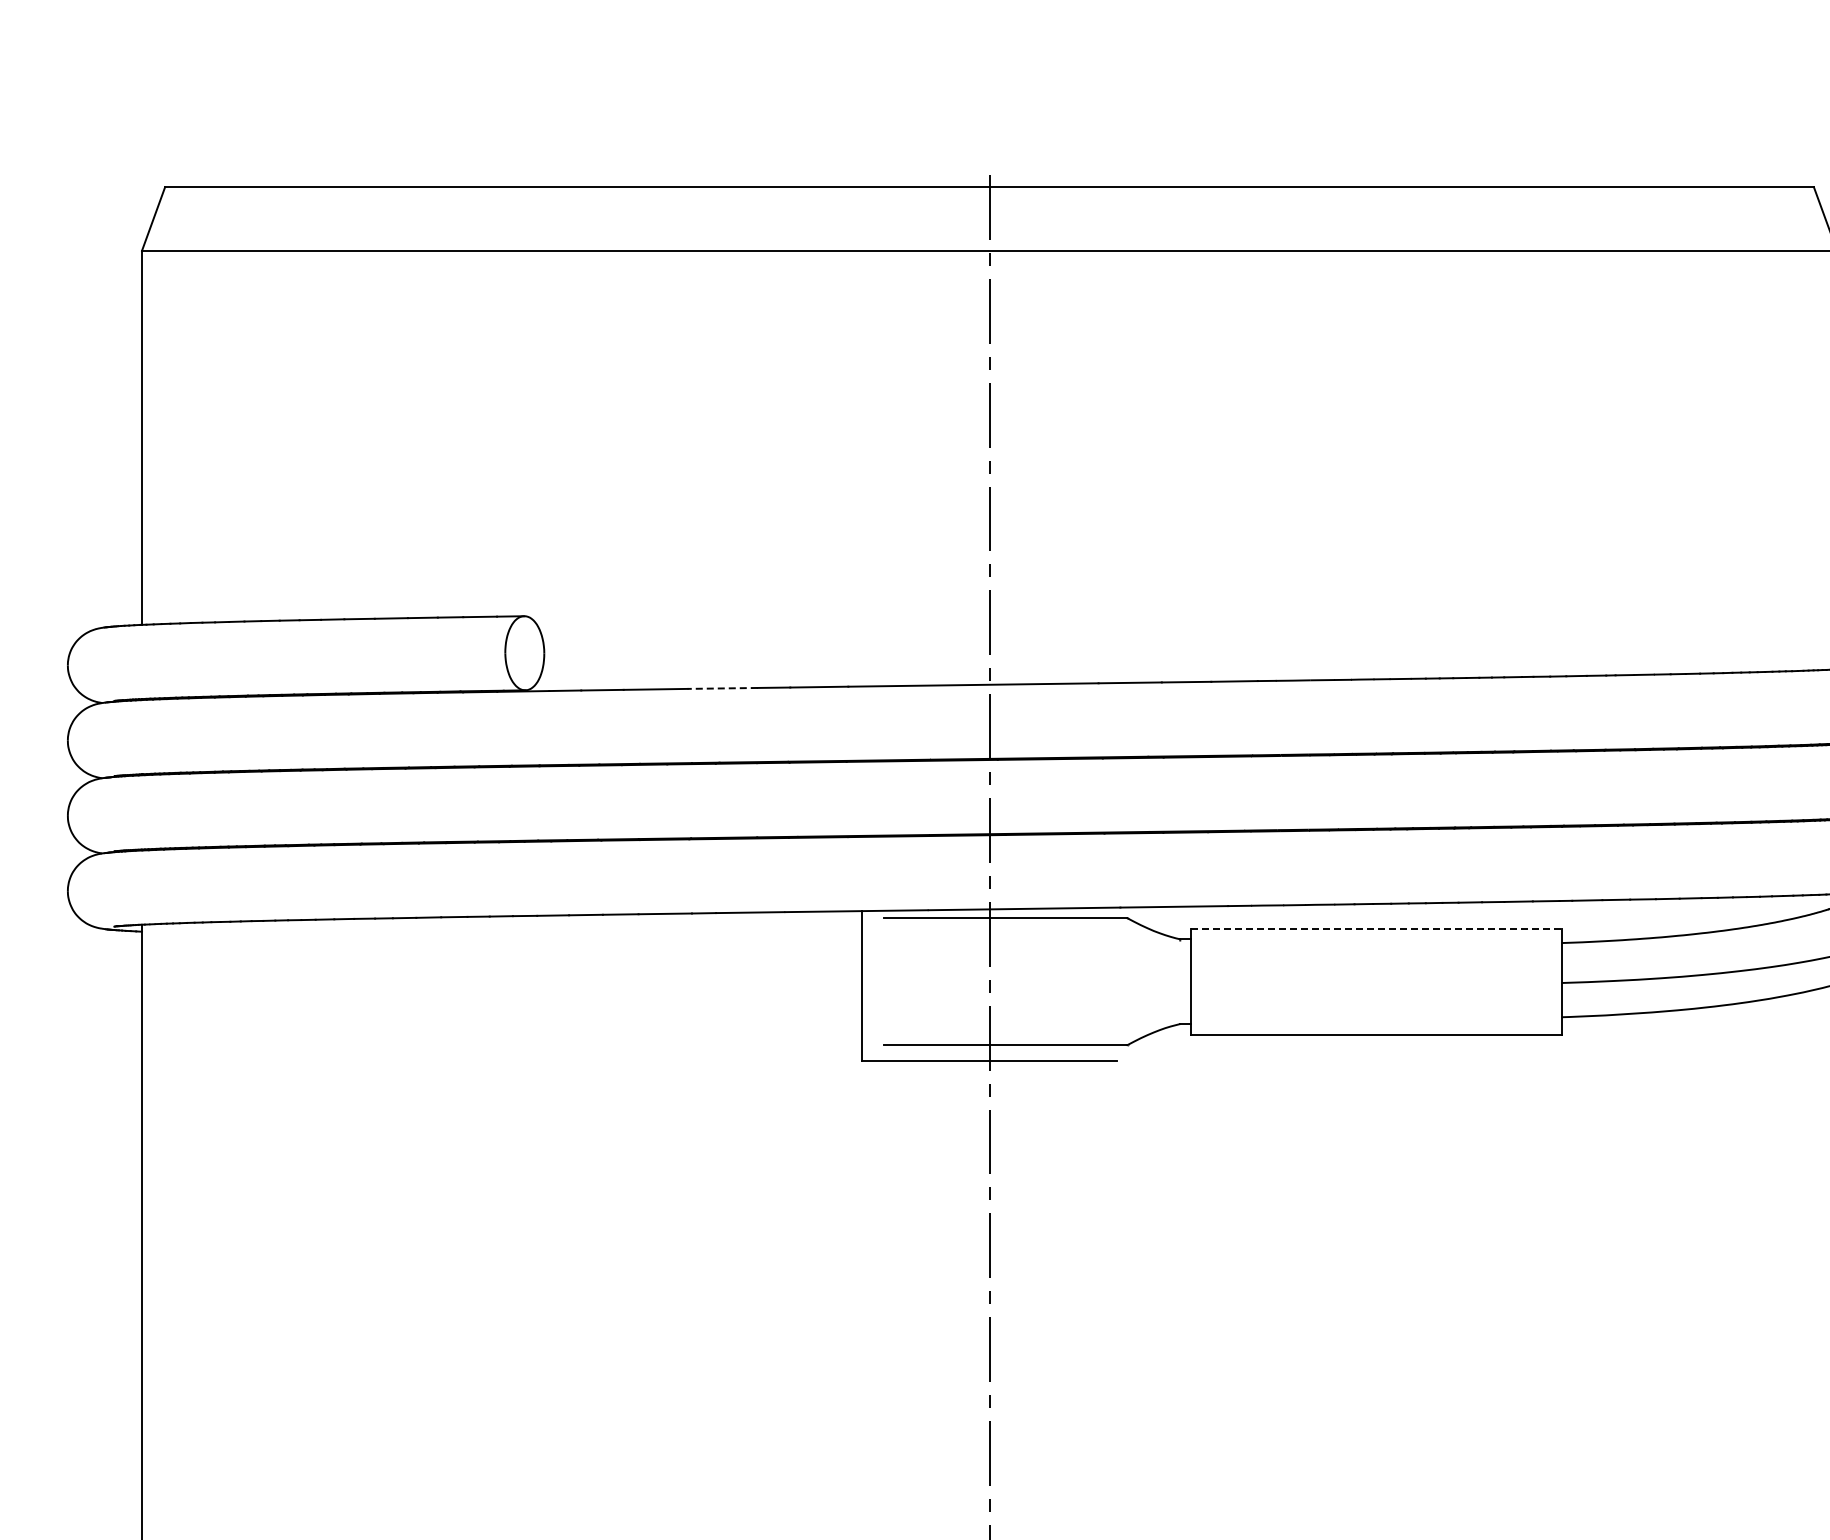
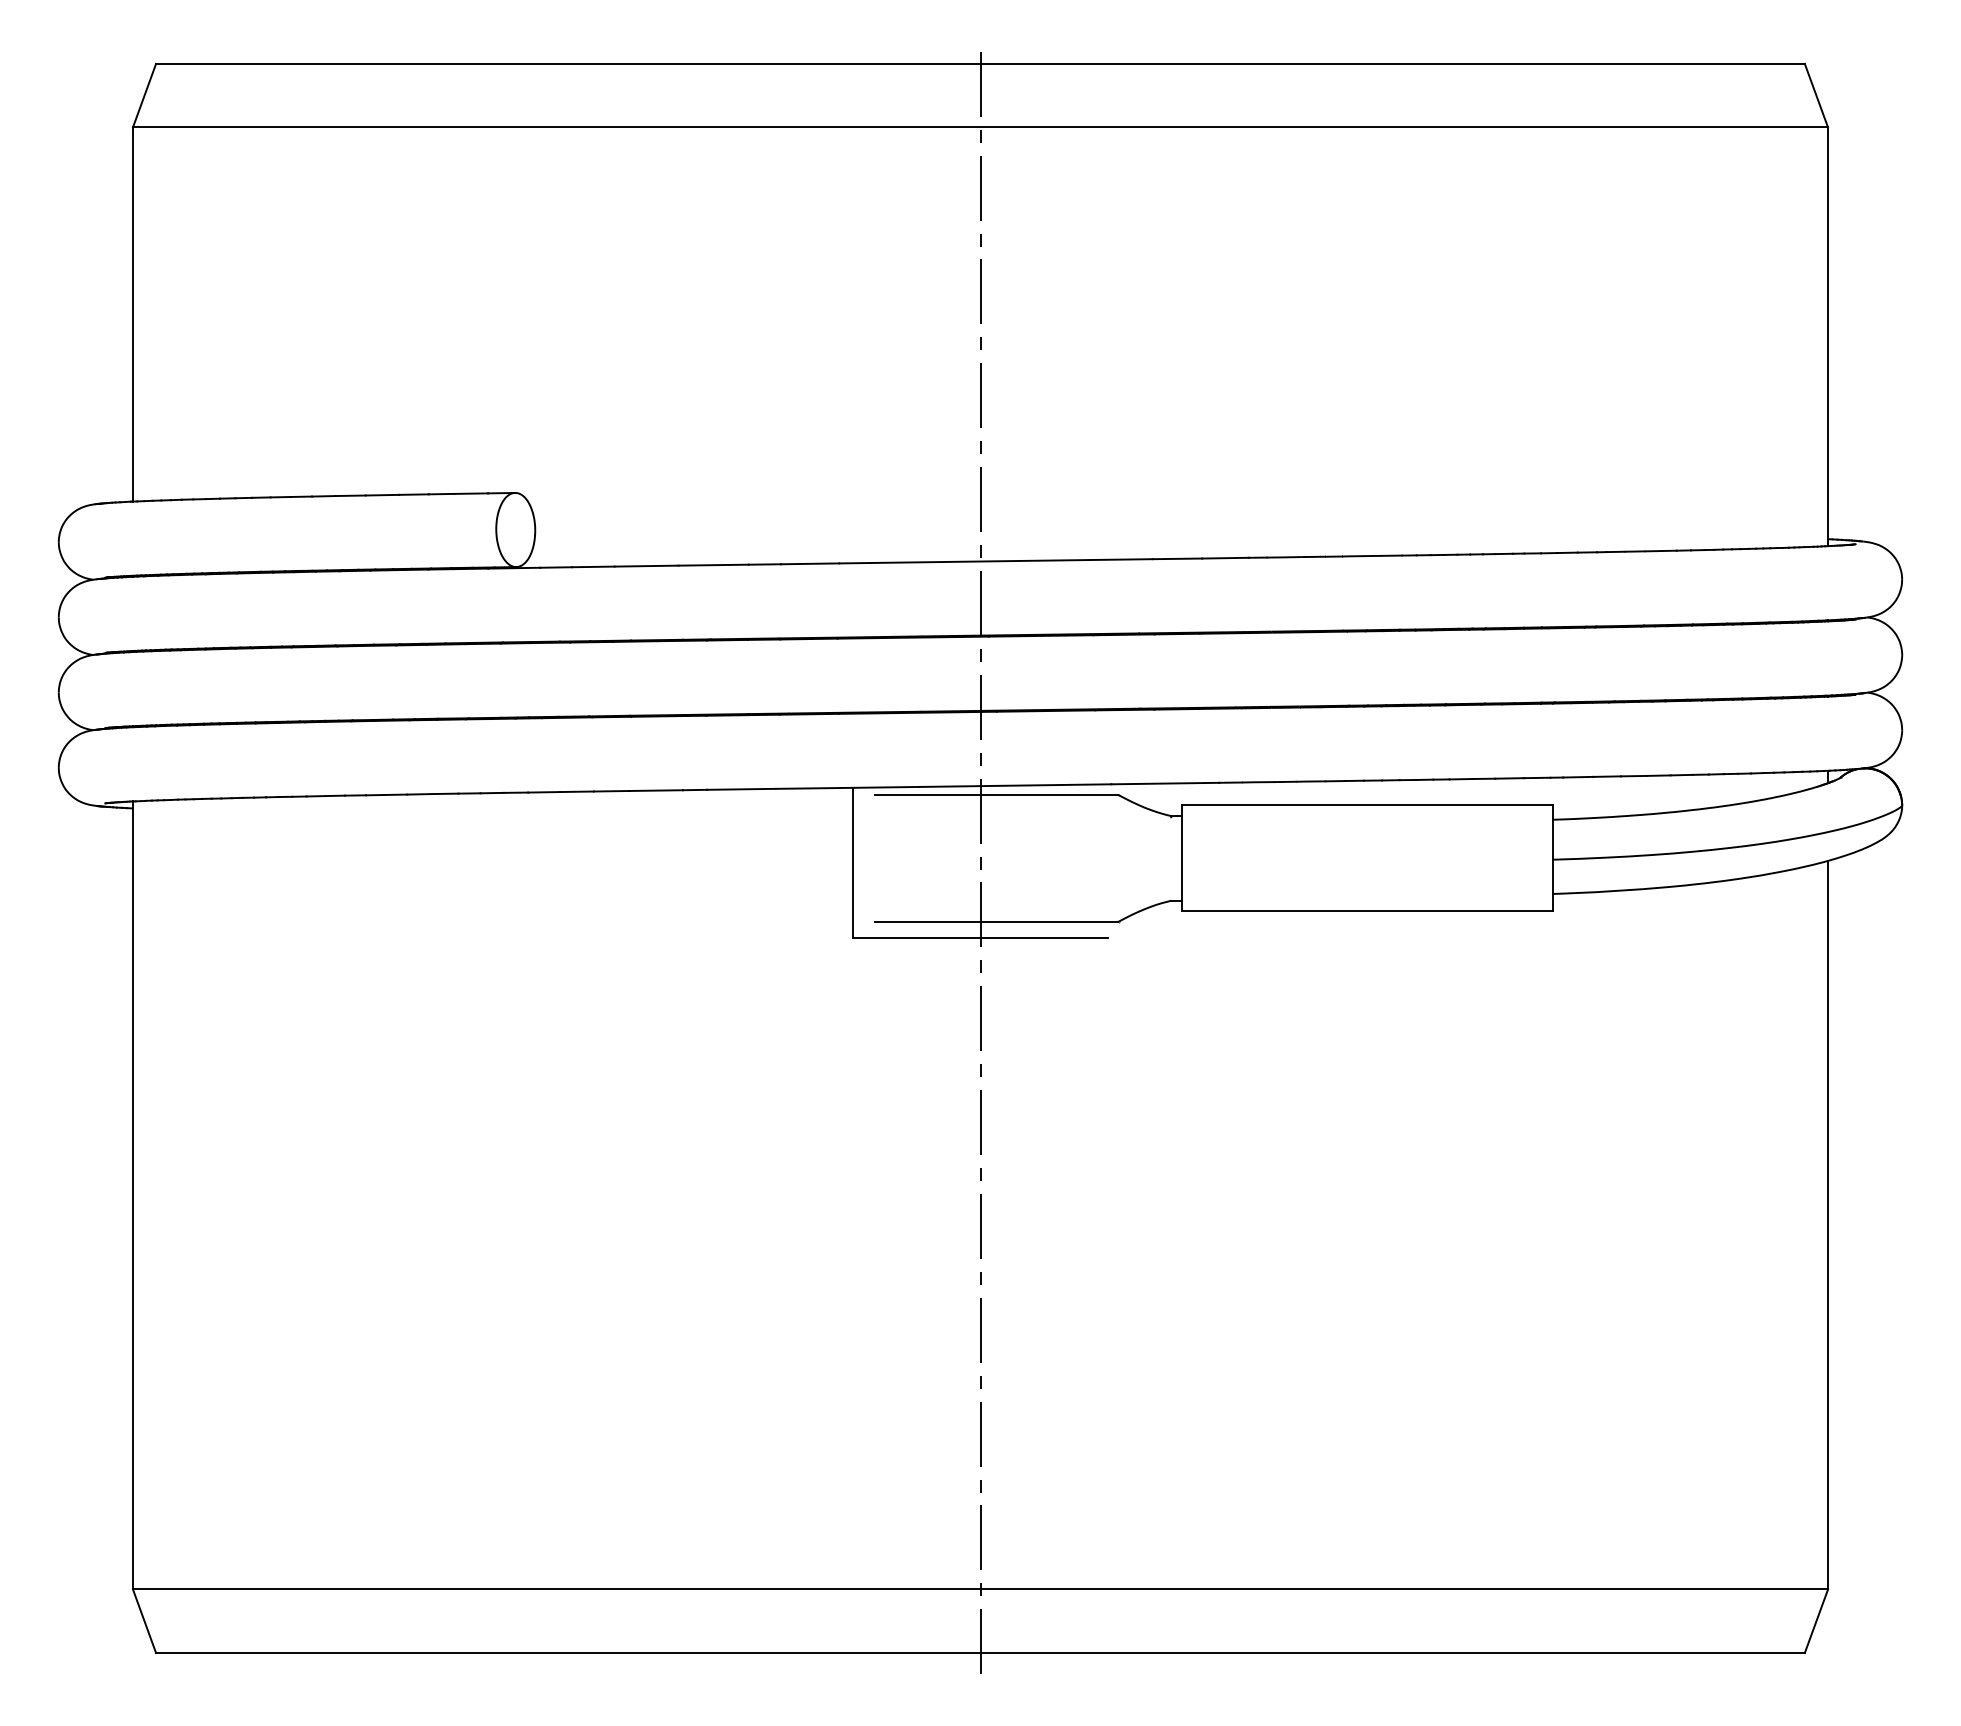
line: (722, 688) -> (713, 565), dashed -> solid
line: (1376, 928) -> (1367, 805), dashed -> solid

